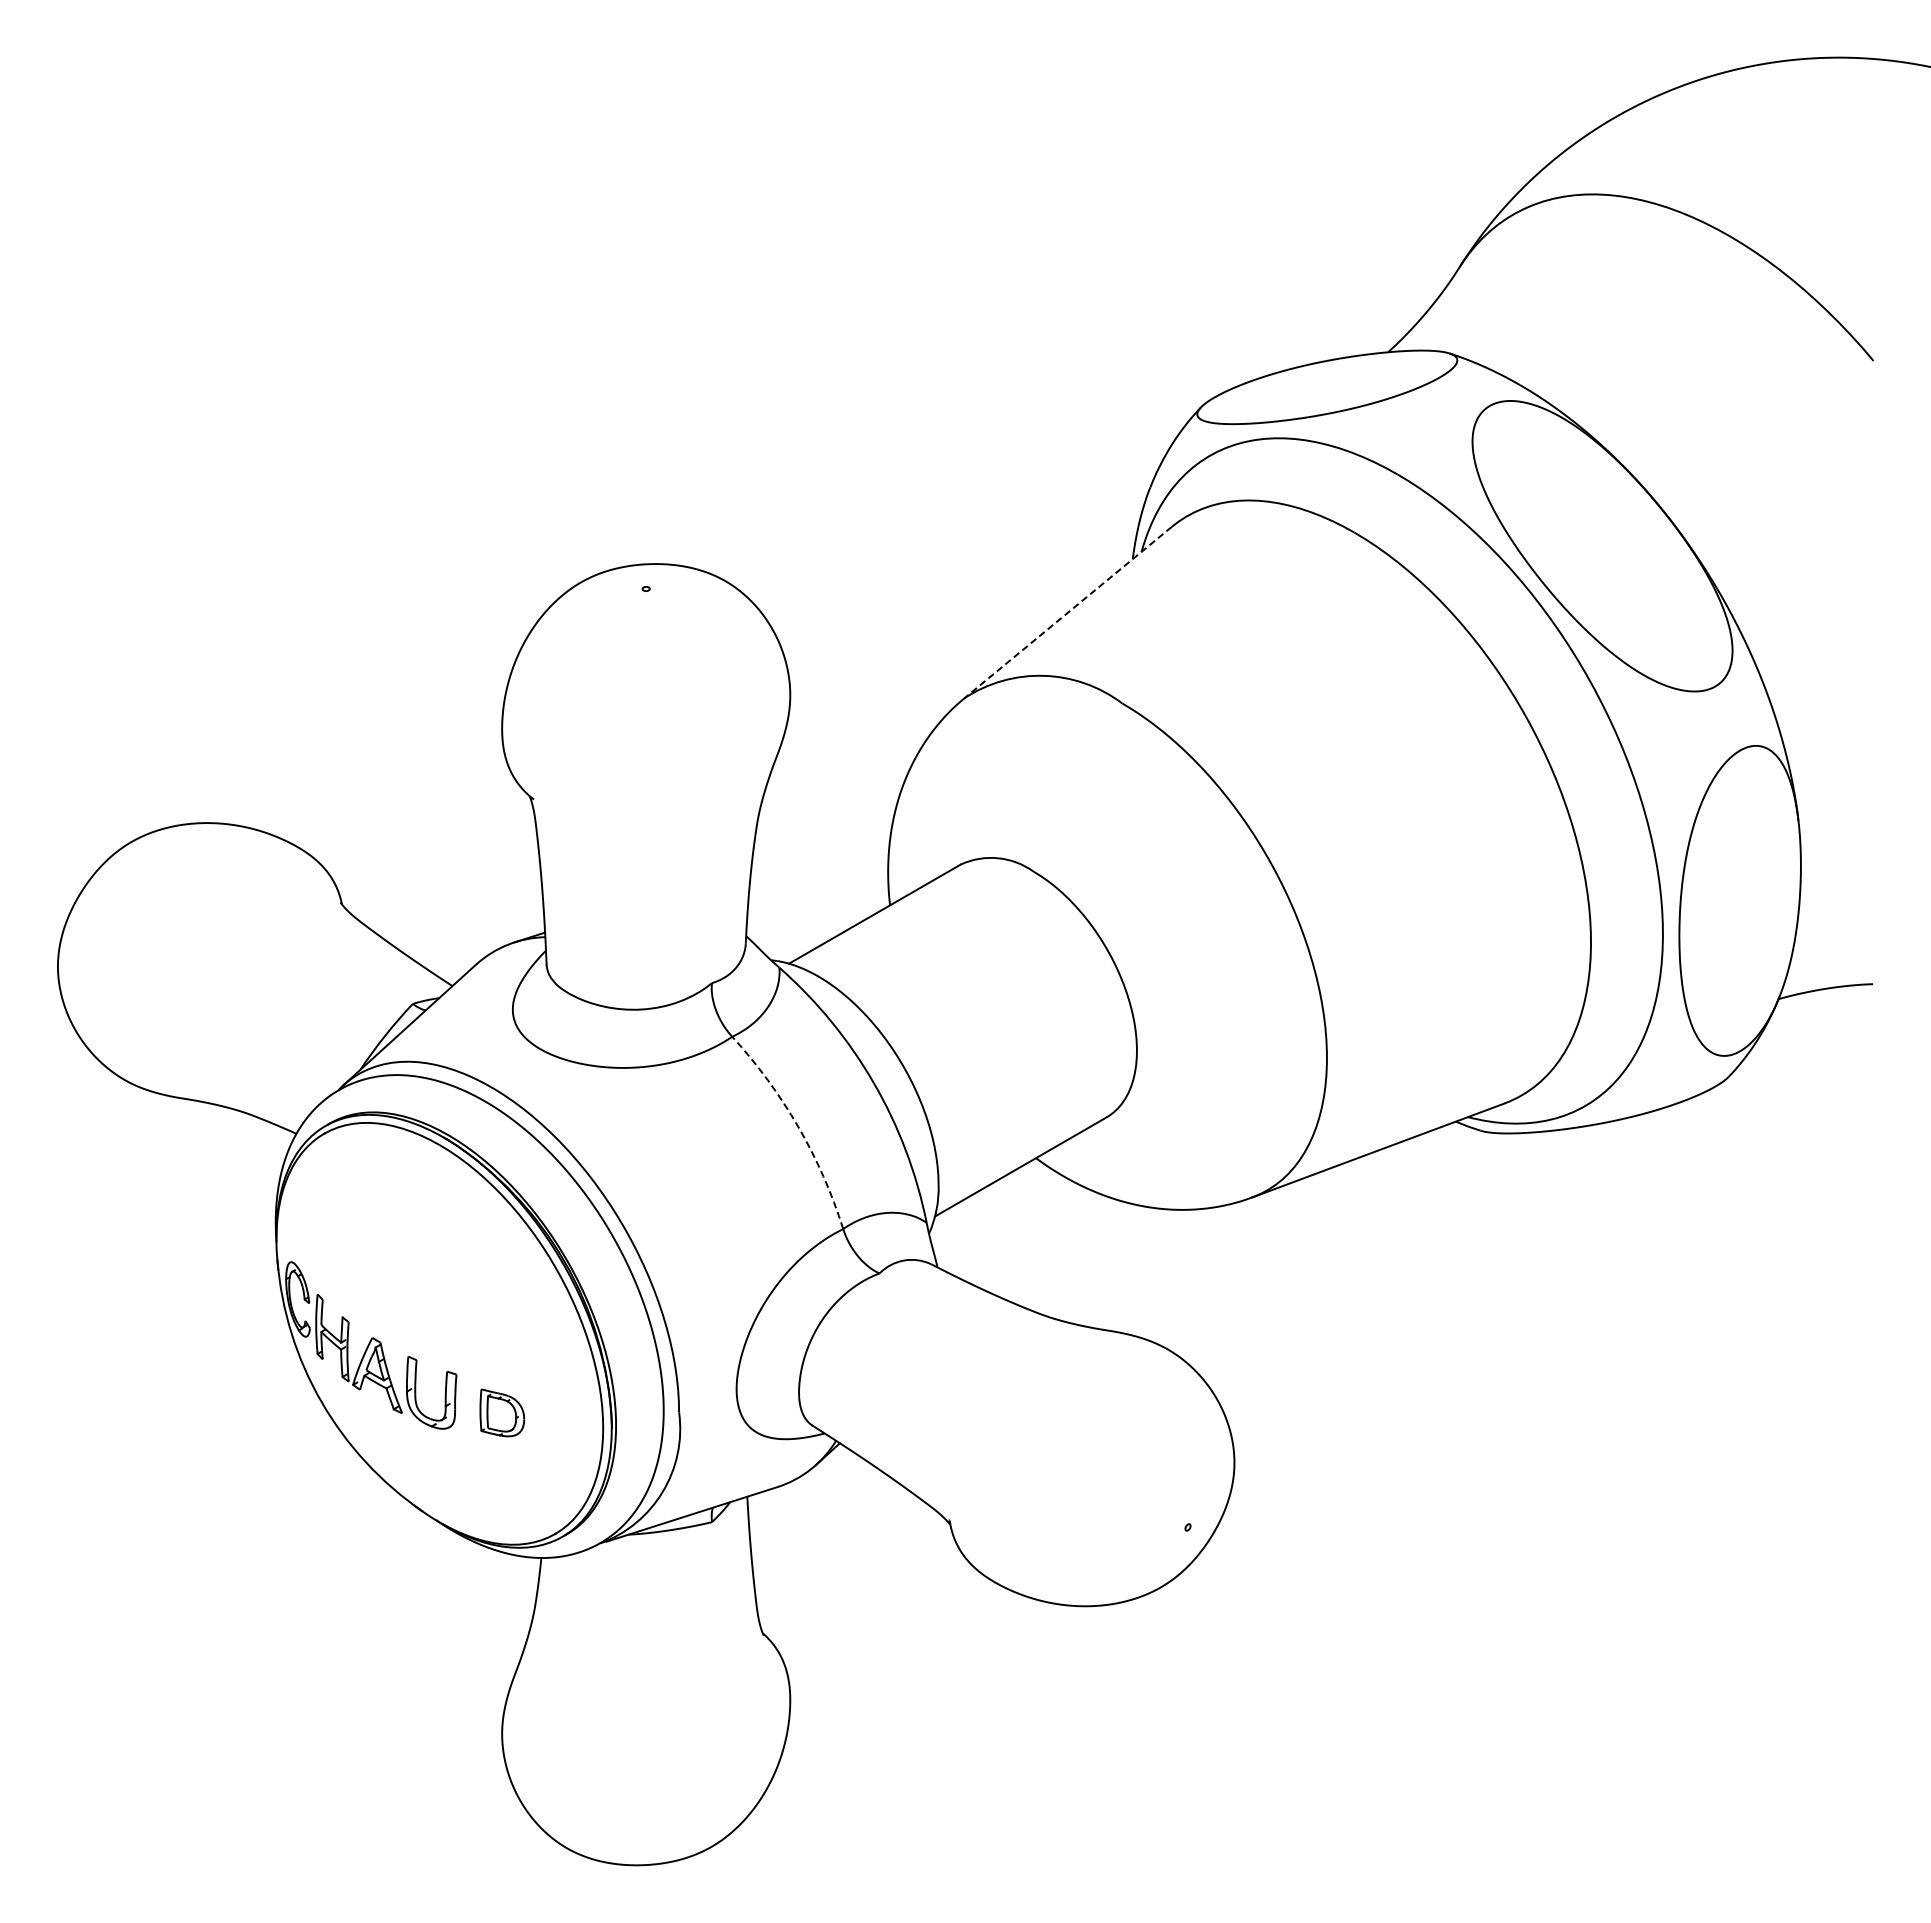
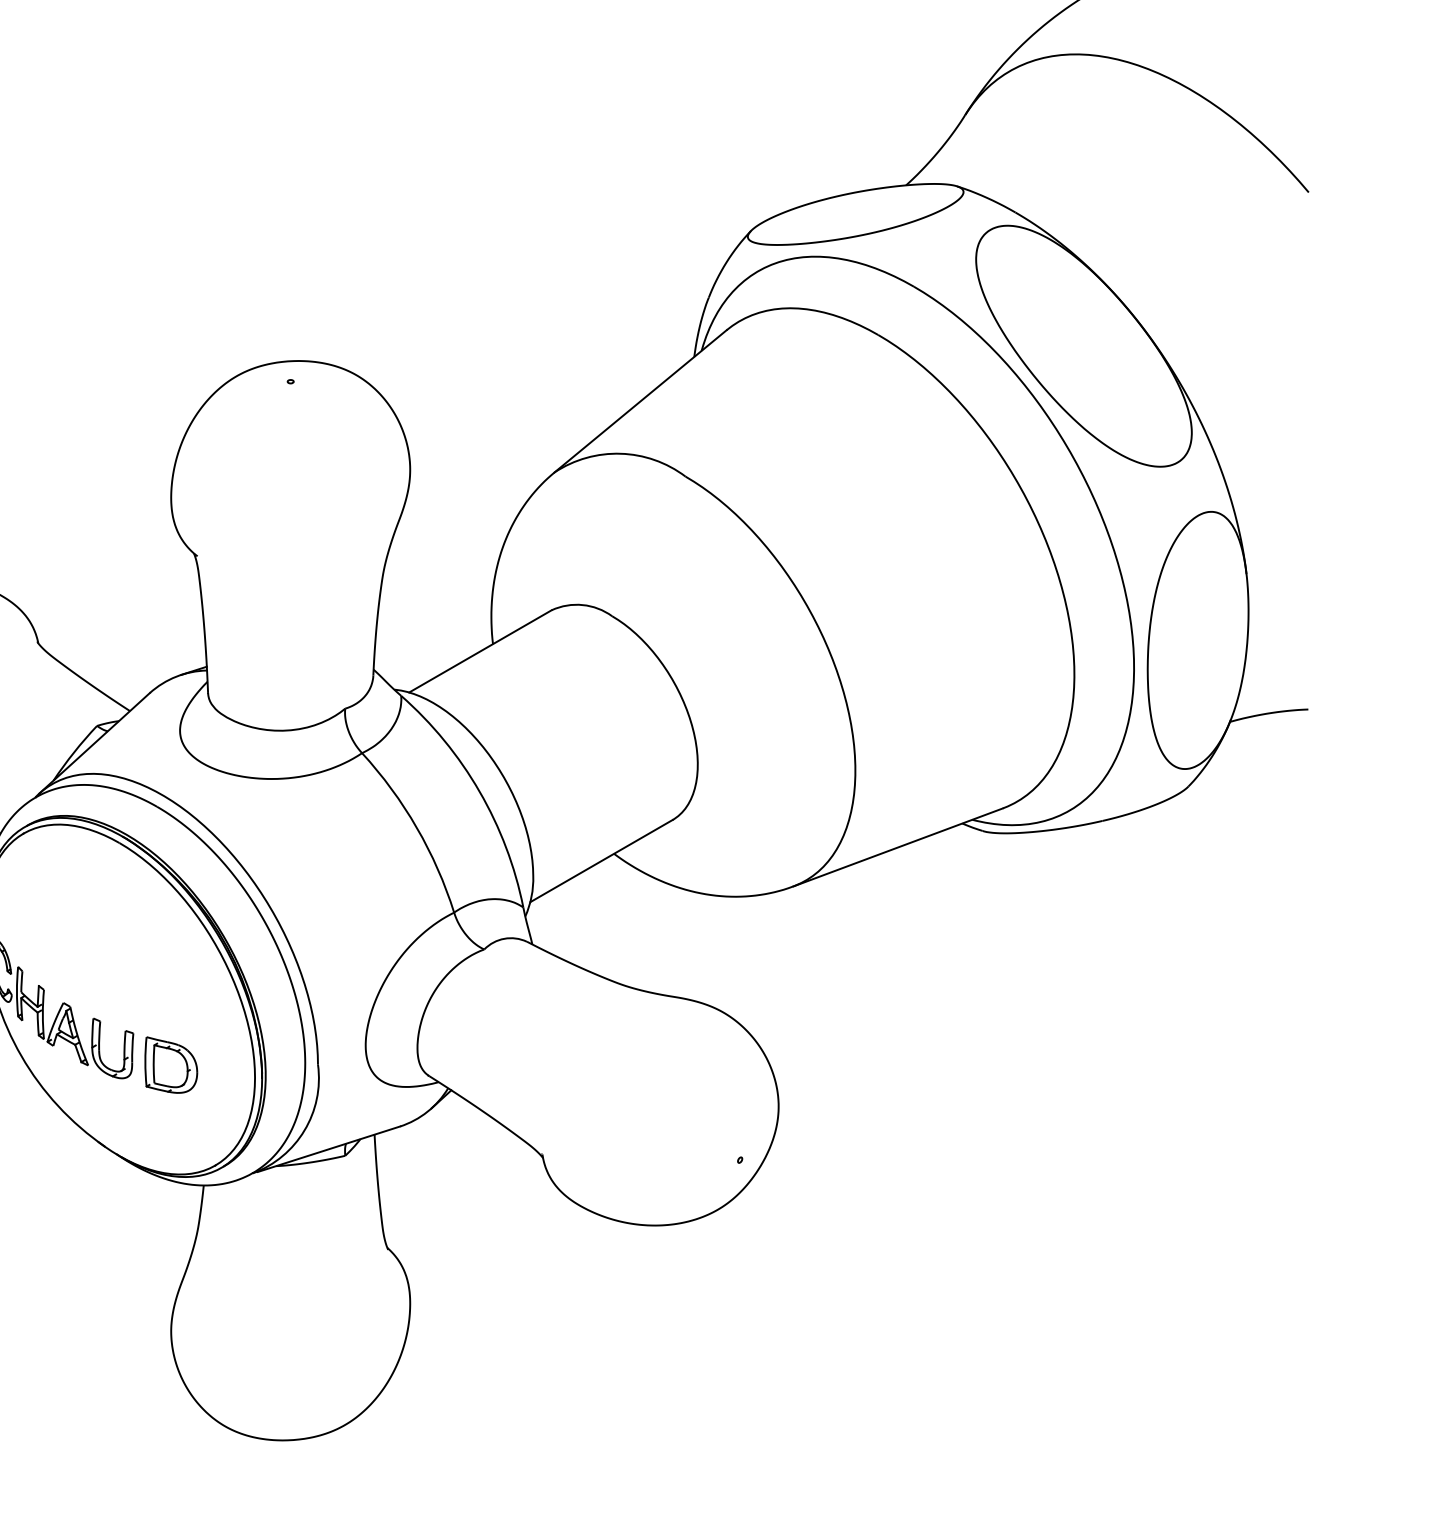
line: (1068, 612) -> (641, 401), dashed -> solid
arc: (798, 1126) -> (417, 827), dashed -> solid
part: (502, 1412) -> (171, 1064), size x1.43

